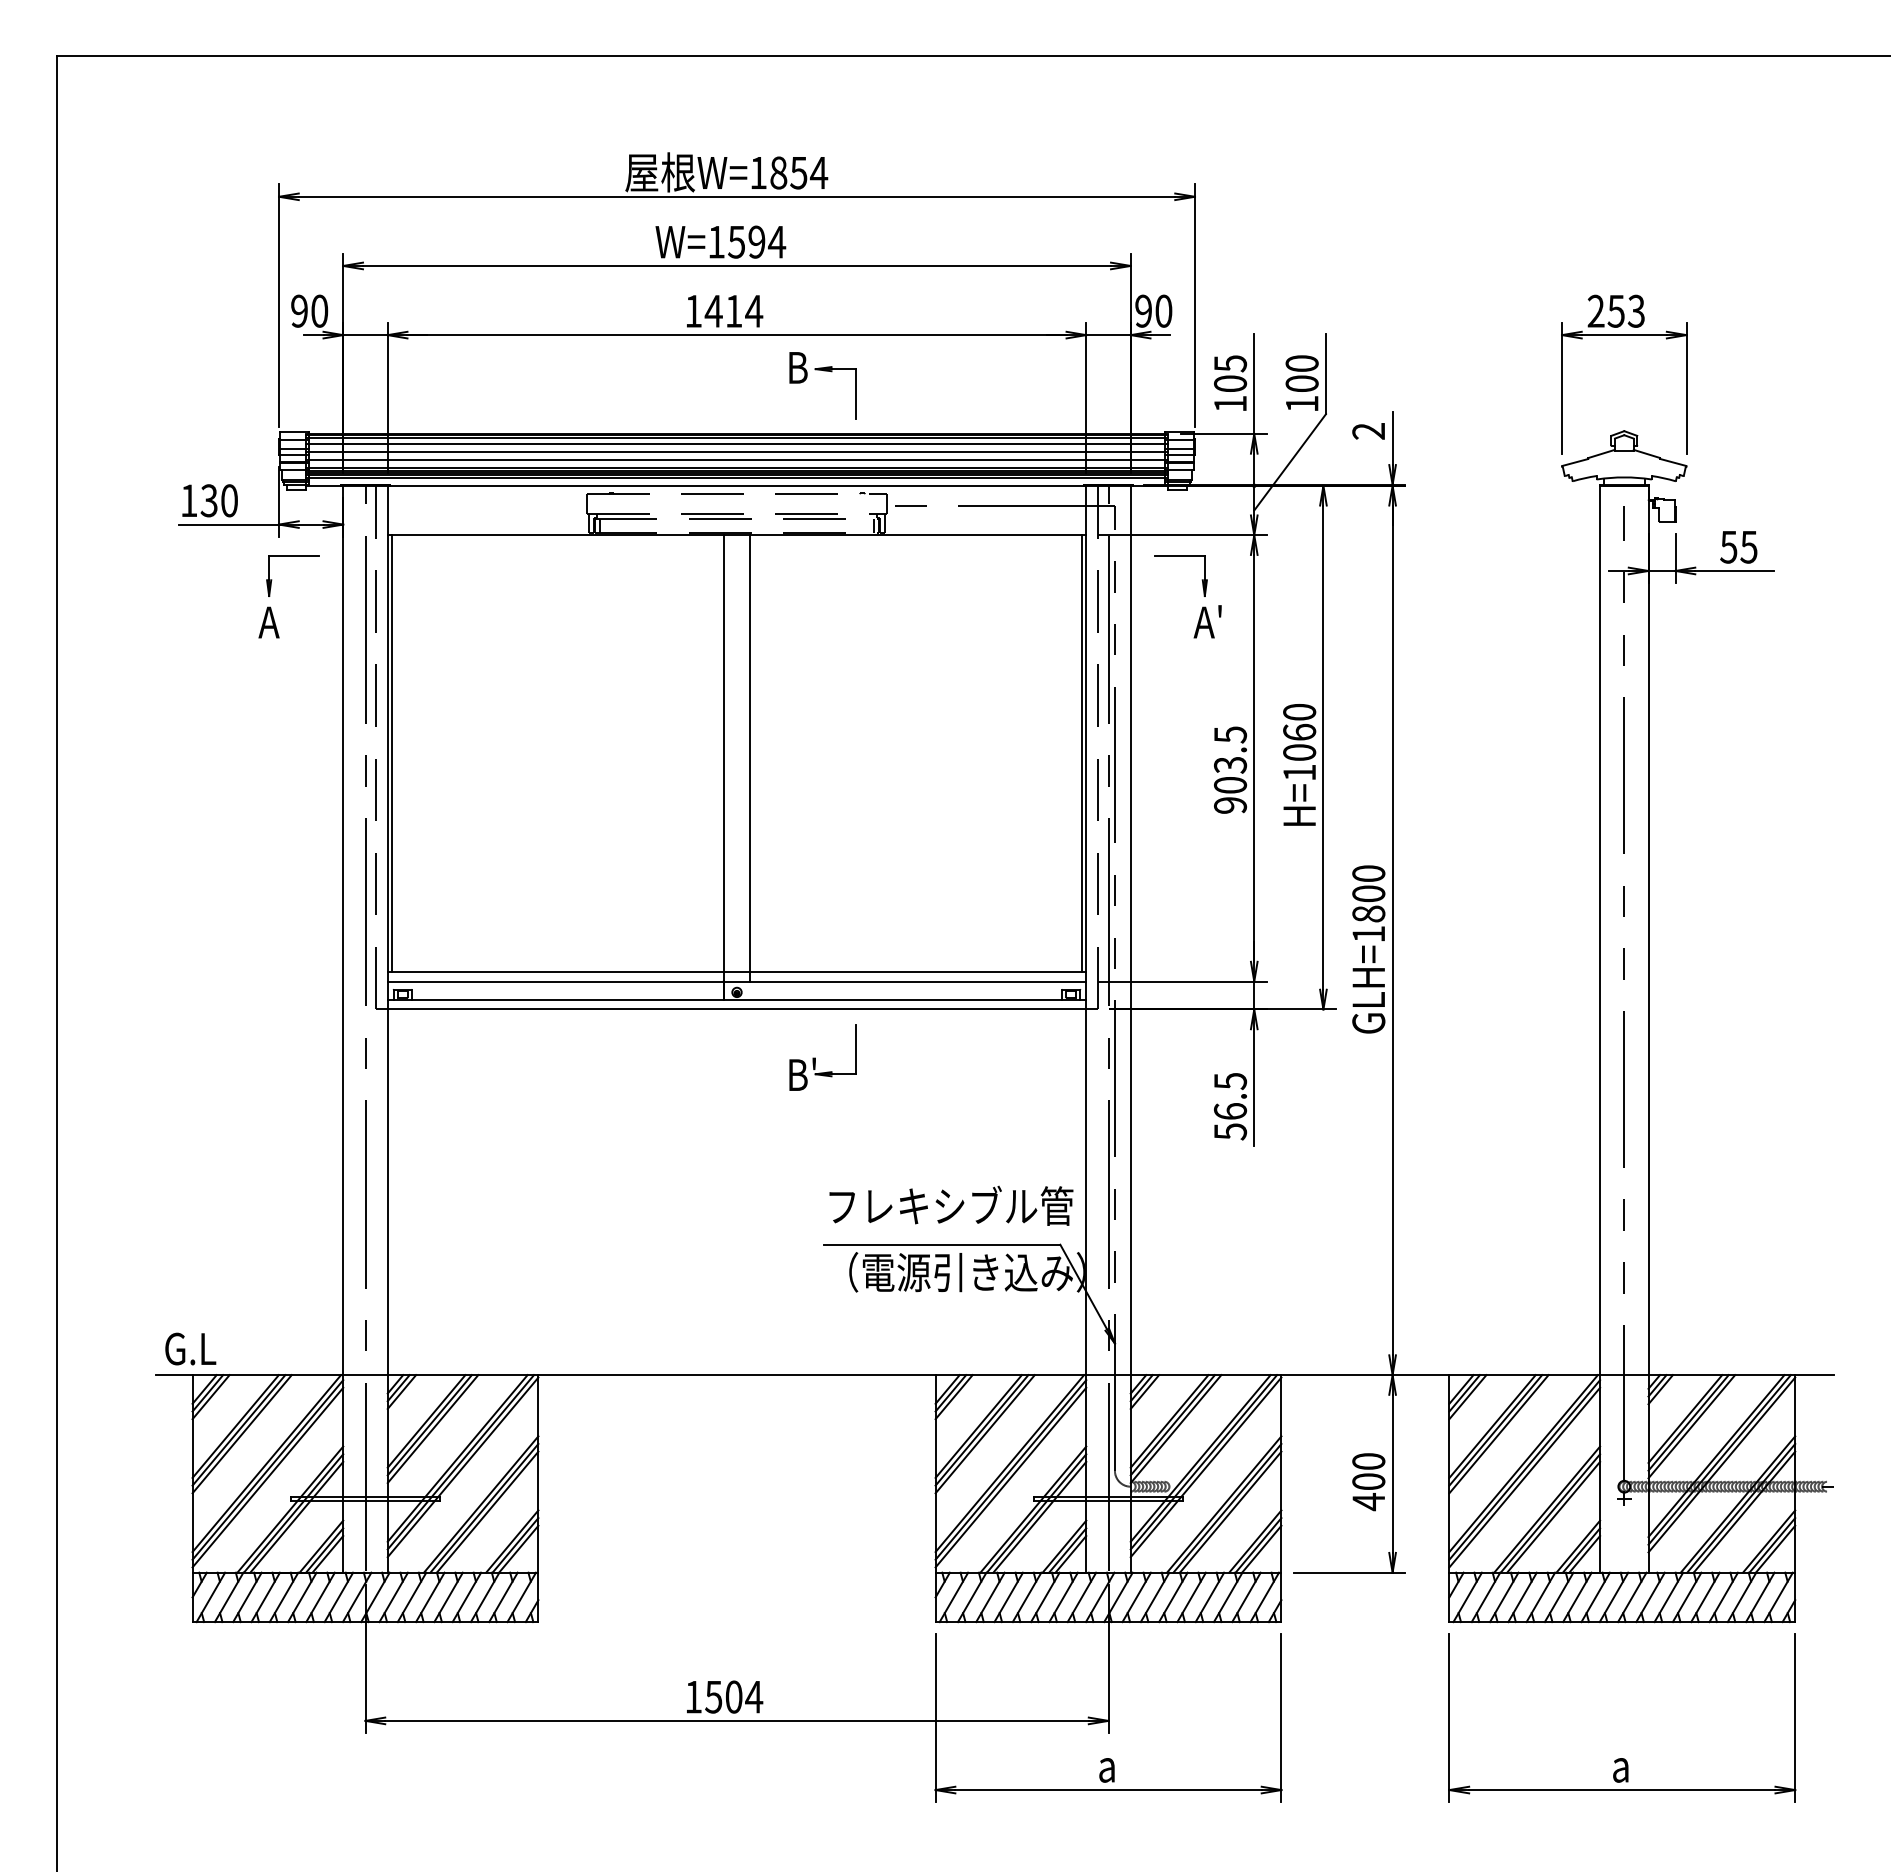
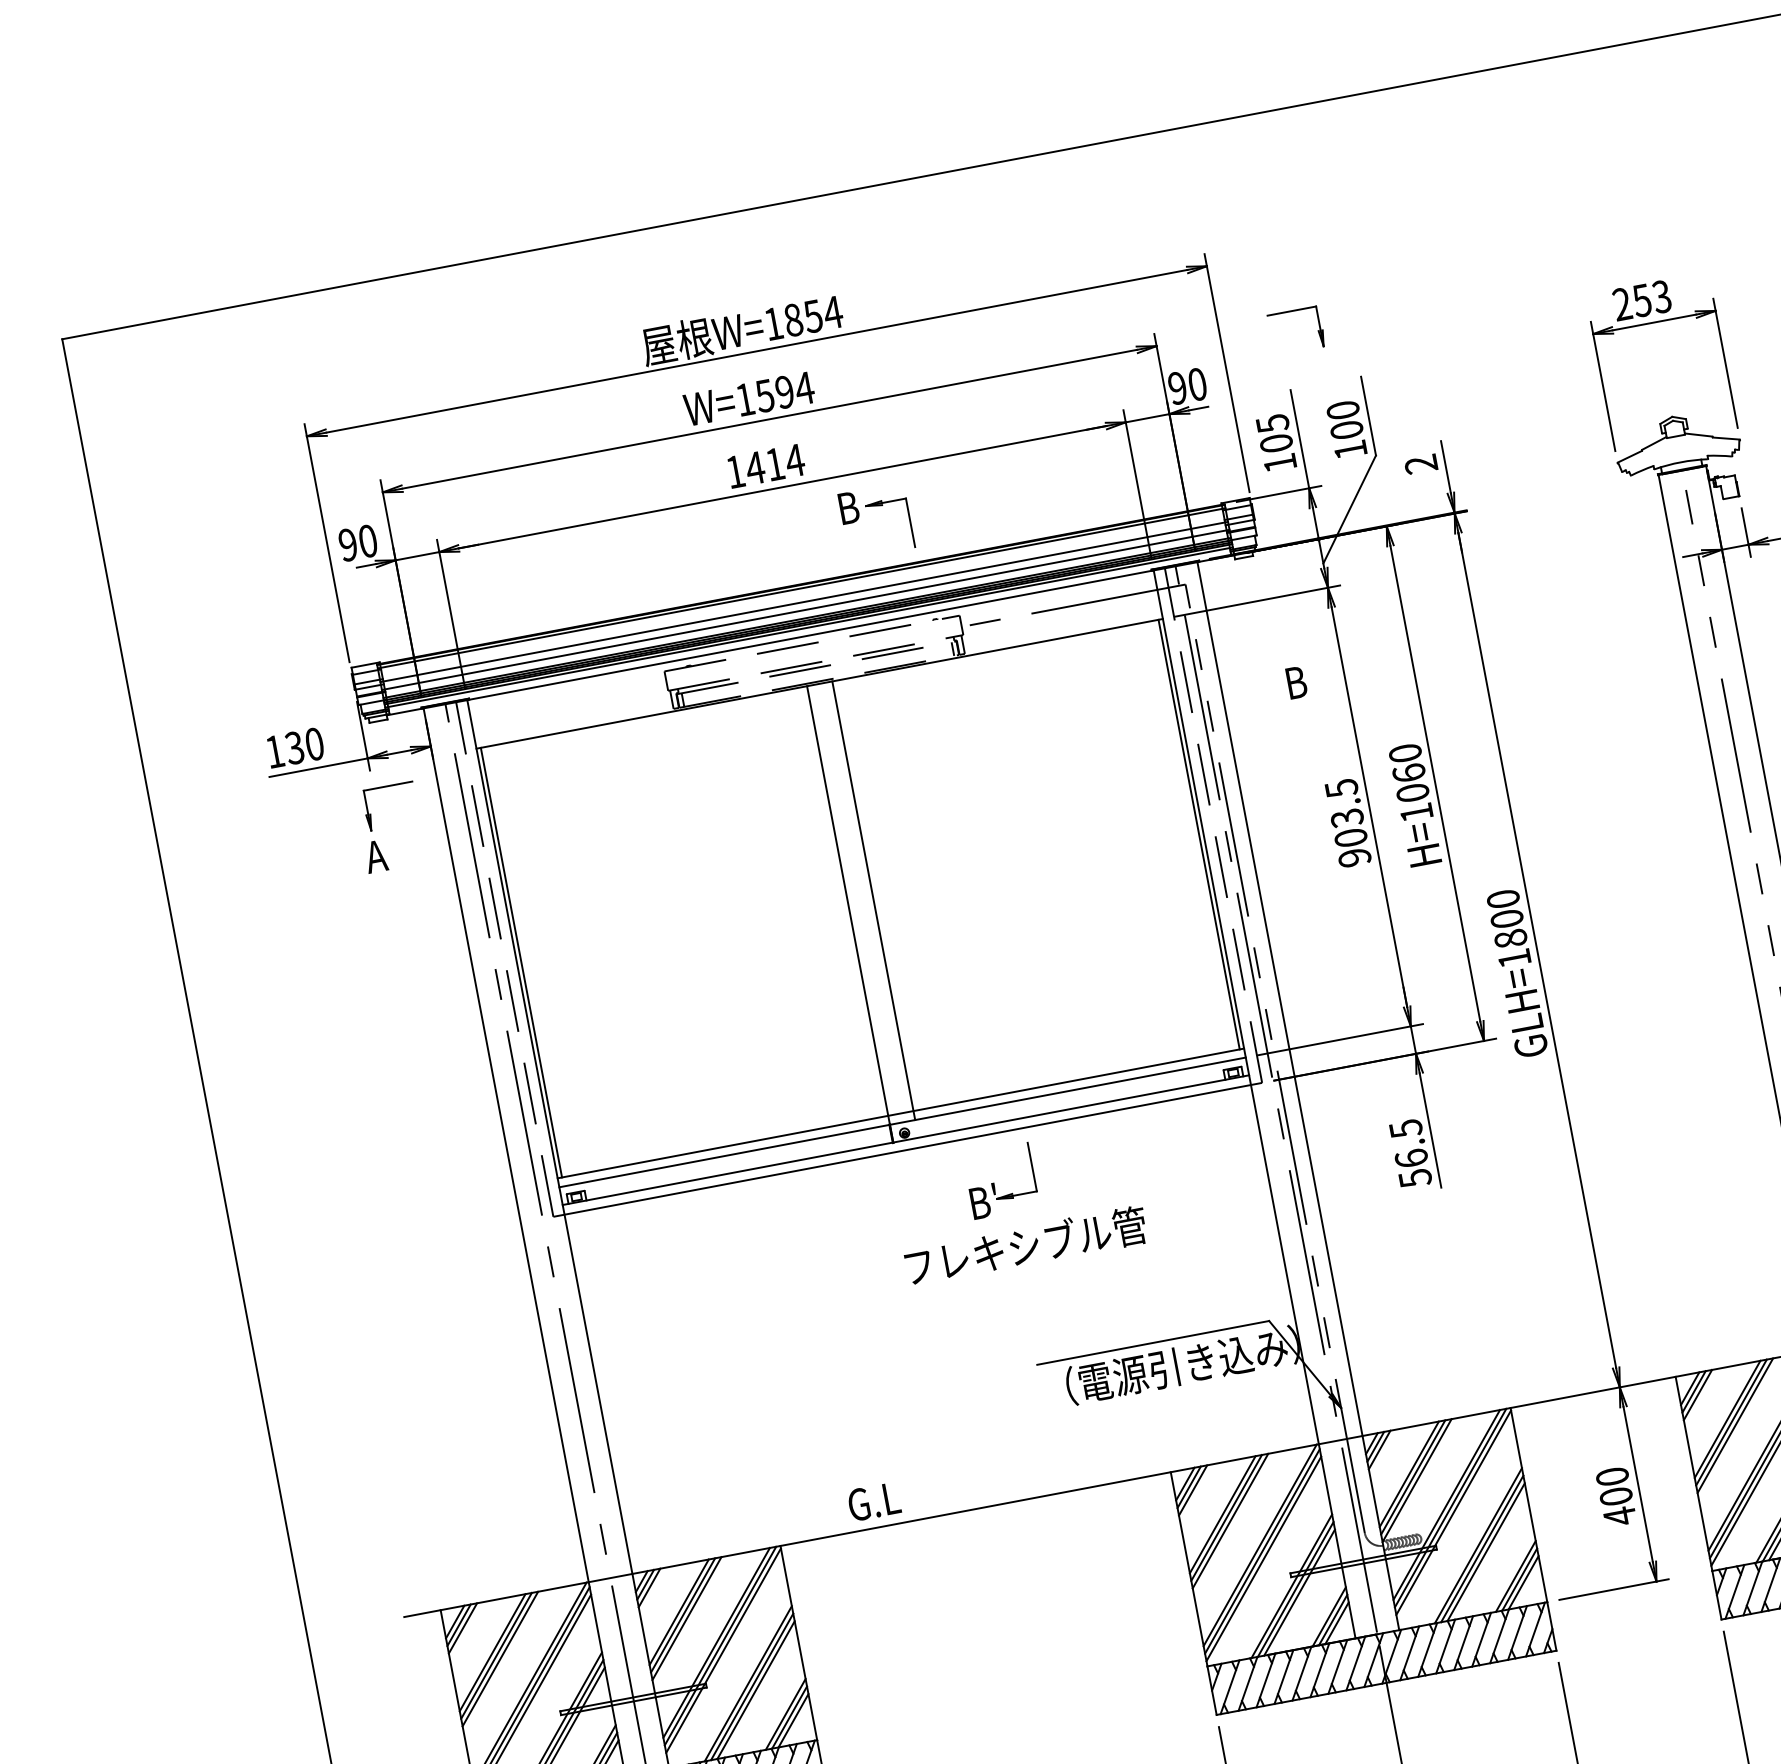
line: (736, 444) -> (802, 594), removed
part: (1180, 556) -> (1292, 311), moved
text: (1207, 621) -> (1298, 681), A' -> B
text: (951, 1205) -> (1026, 1245), moved
text: (190, 1348) -> (873, 1501), moved

